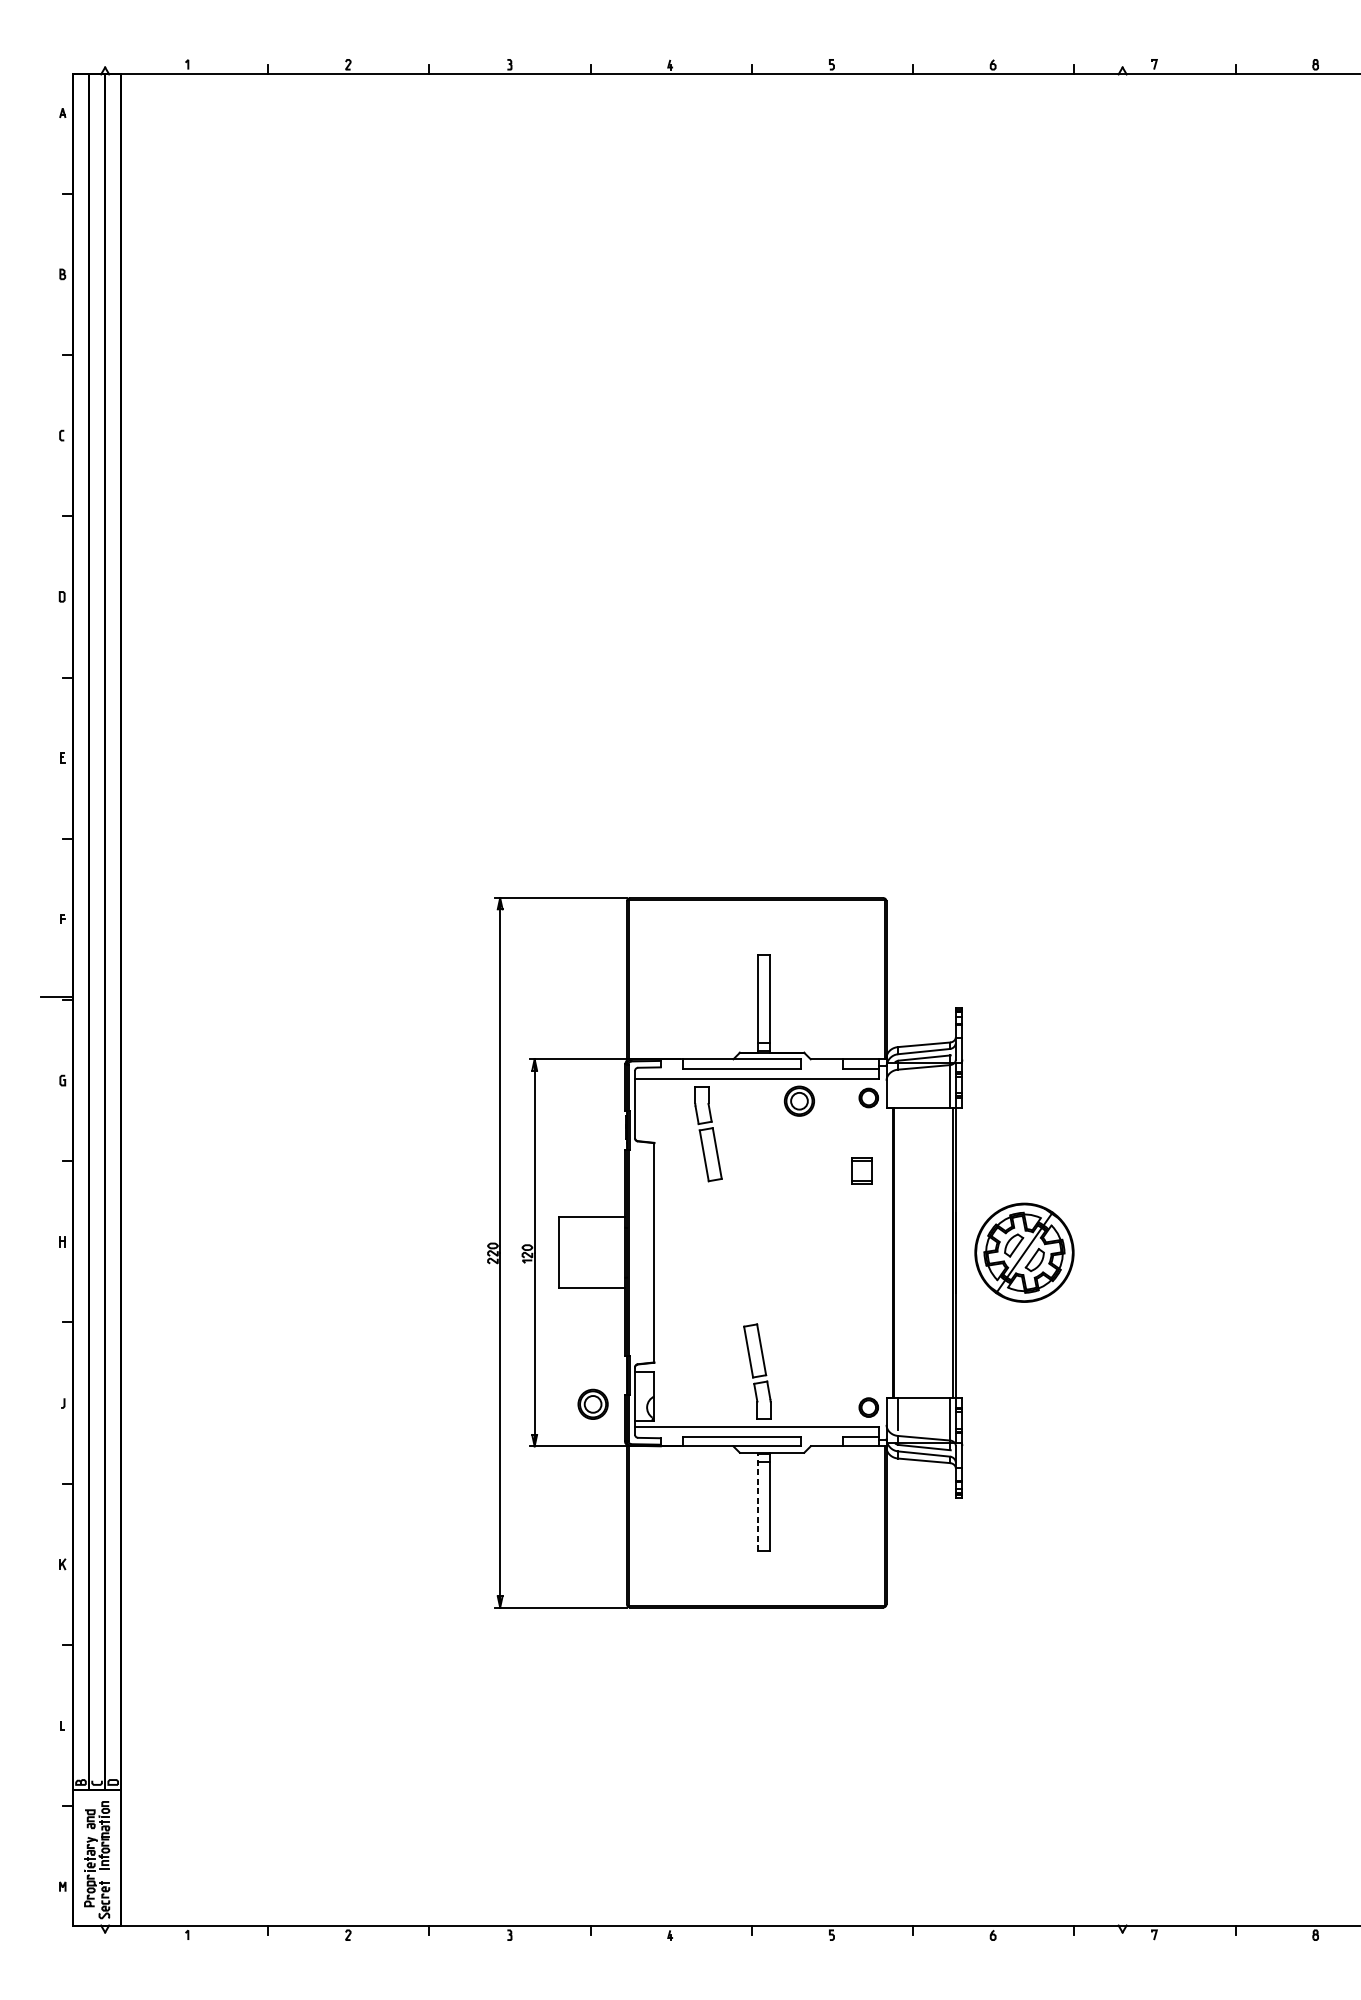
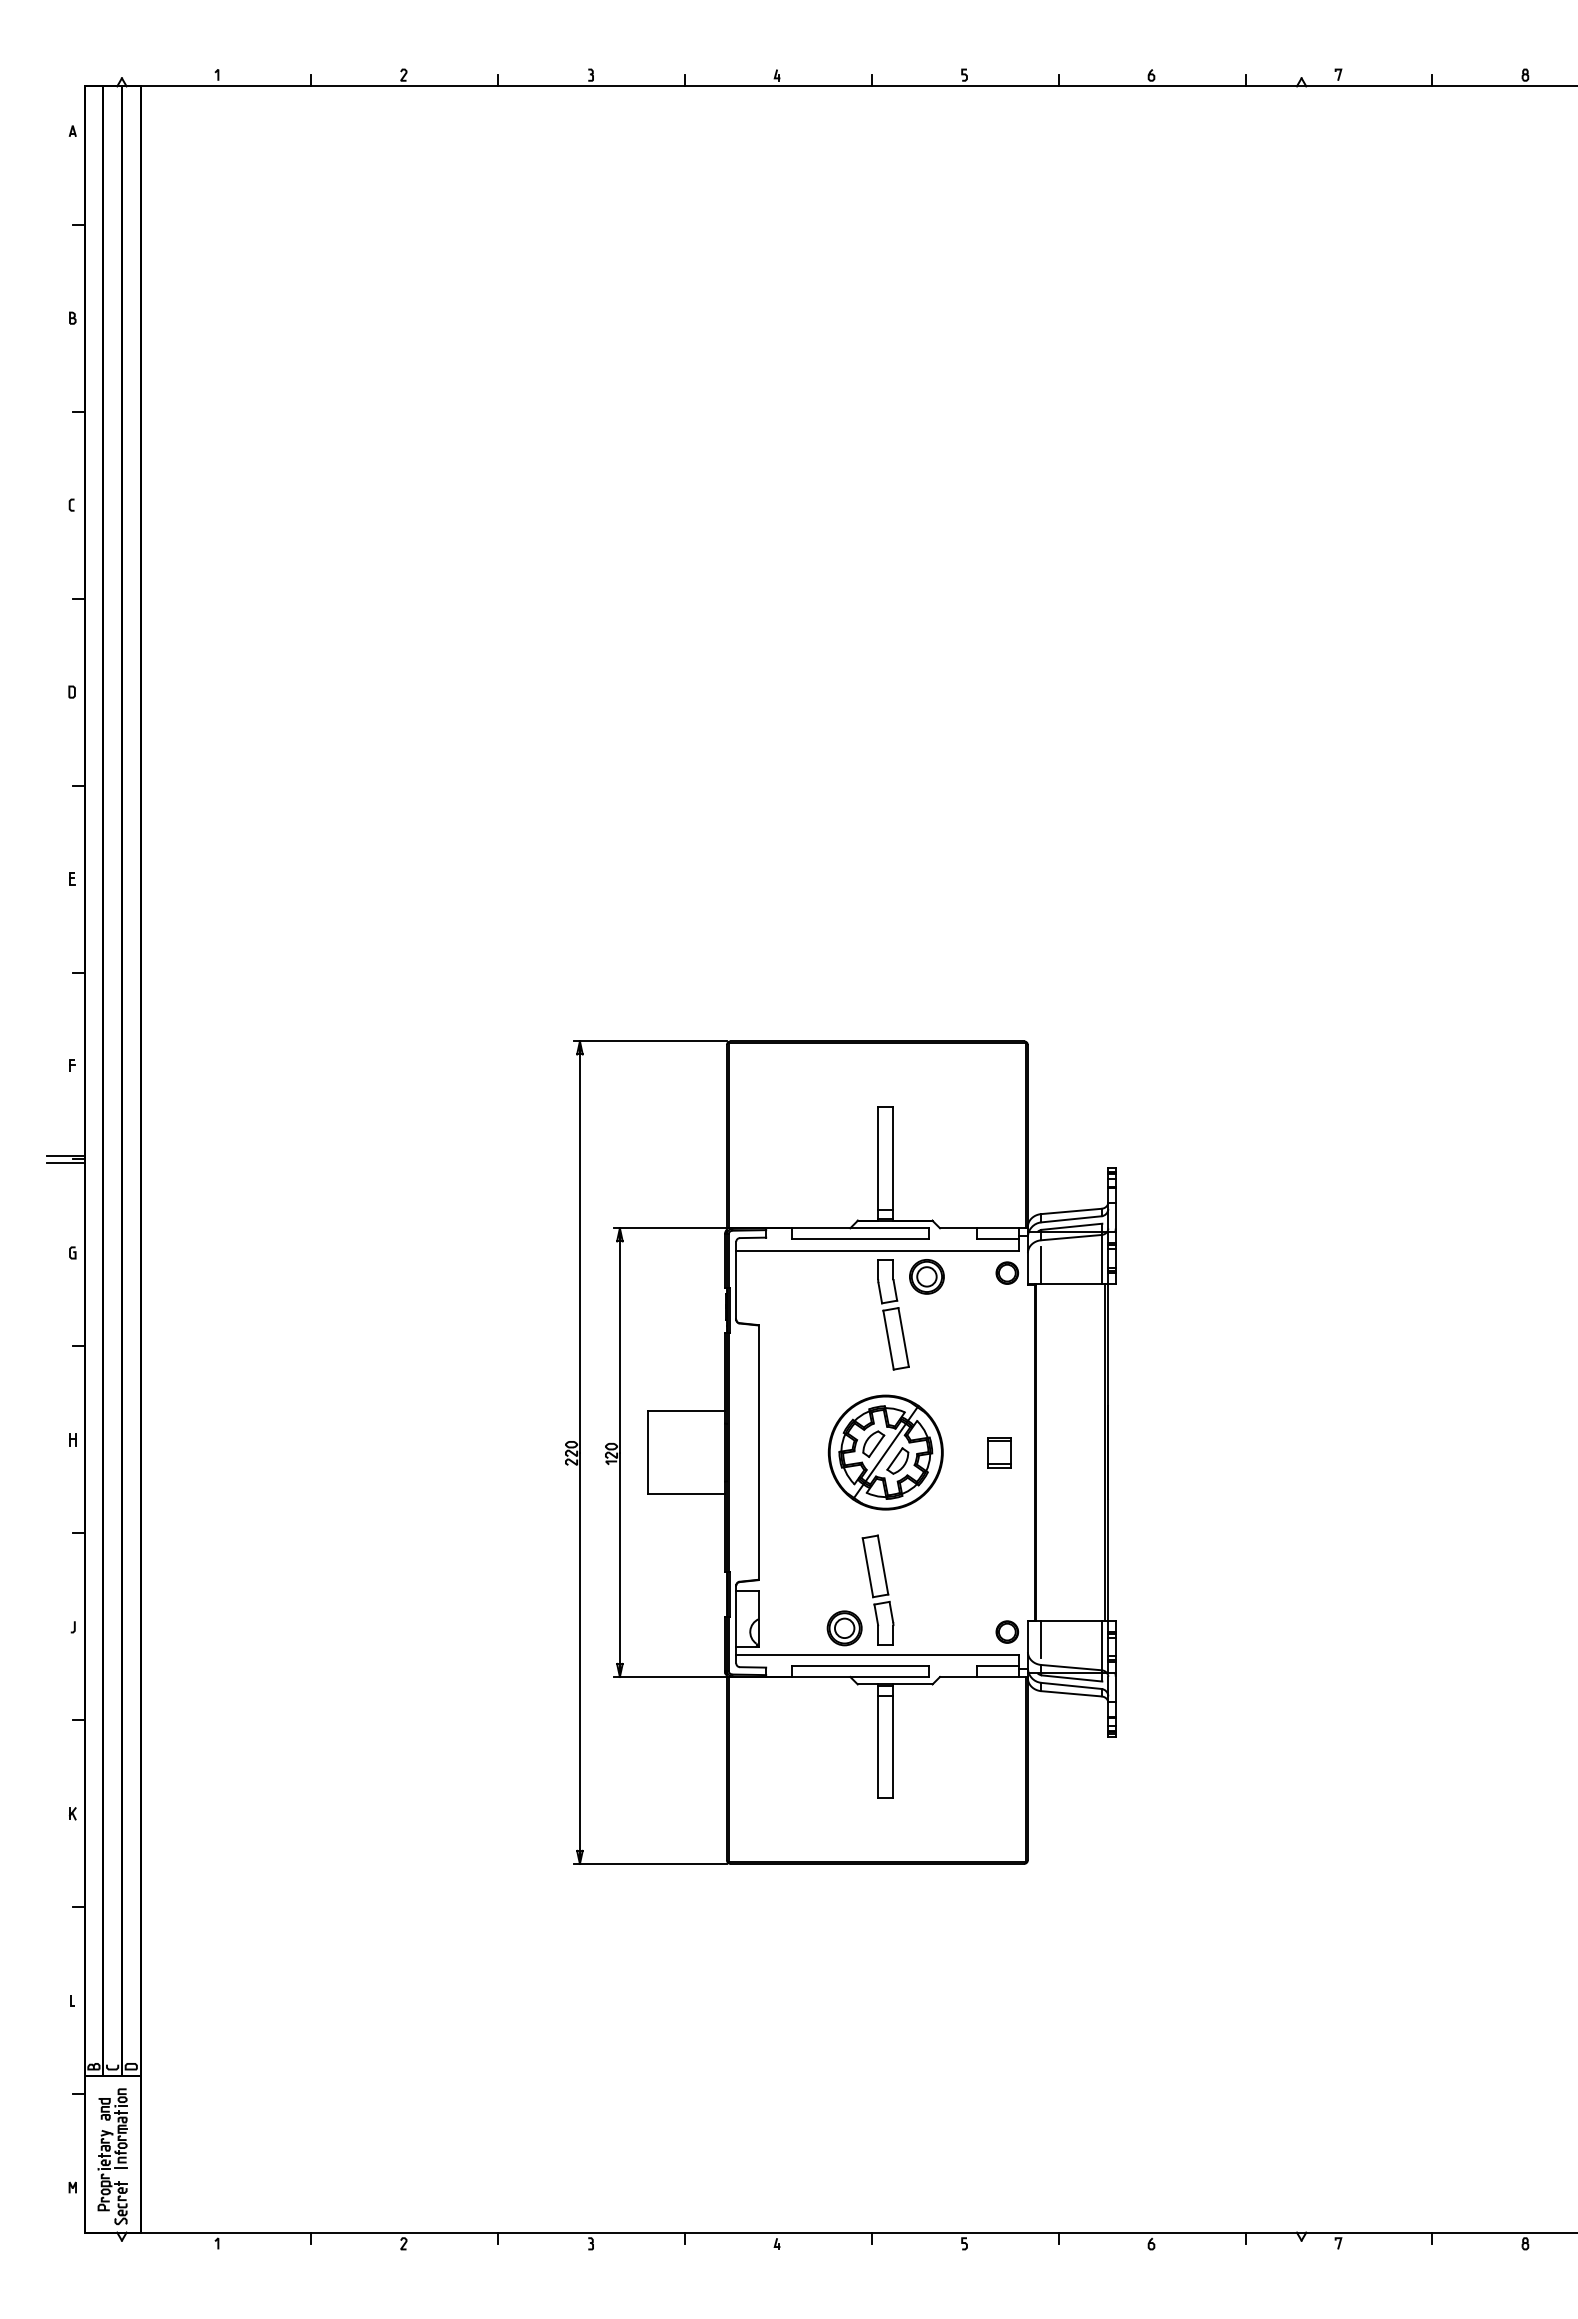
line: (56, 1003) -> (65, 1163), added
line: (898, 1091) -> (1041, 1265), added
part: (708, 1133) -> (893, 1314), moved
part: (862, 1170) -> (999, 1452), moved
part: (1024, 1252) -> (885, 1452), moved
part: (592, 1404) -> (844, 1628), moved
line: (757, 1501) -> (878, 1740), dashed -> solid

